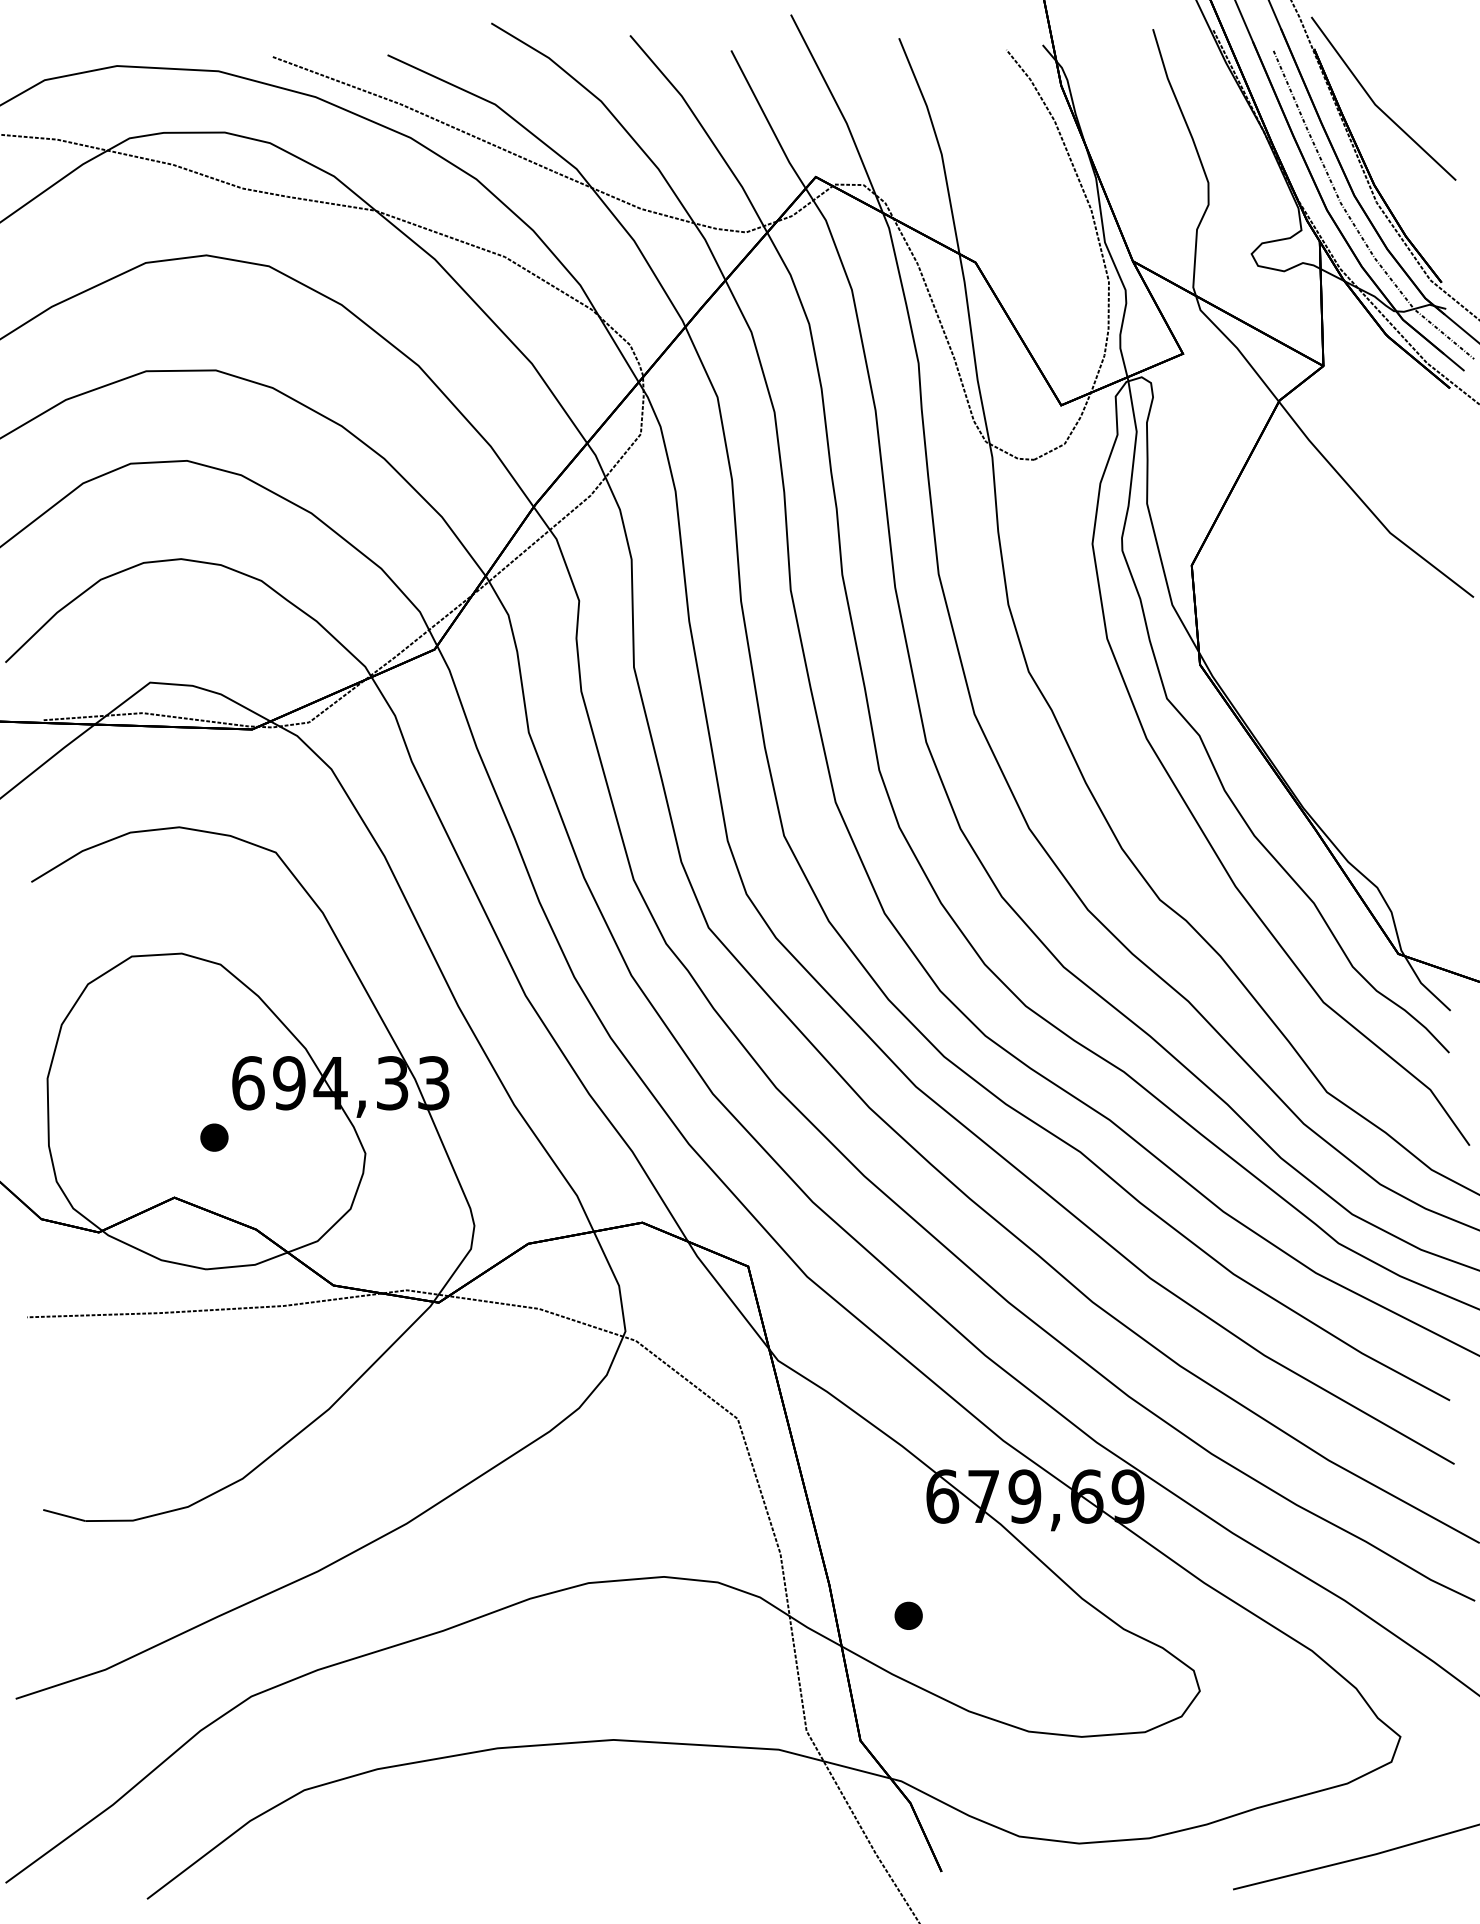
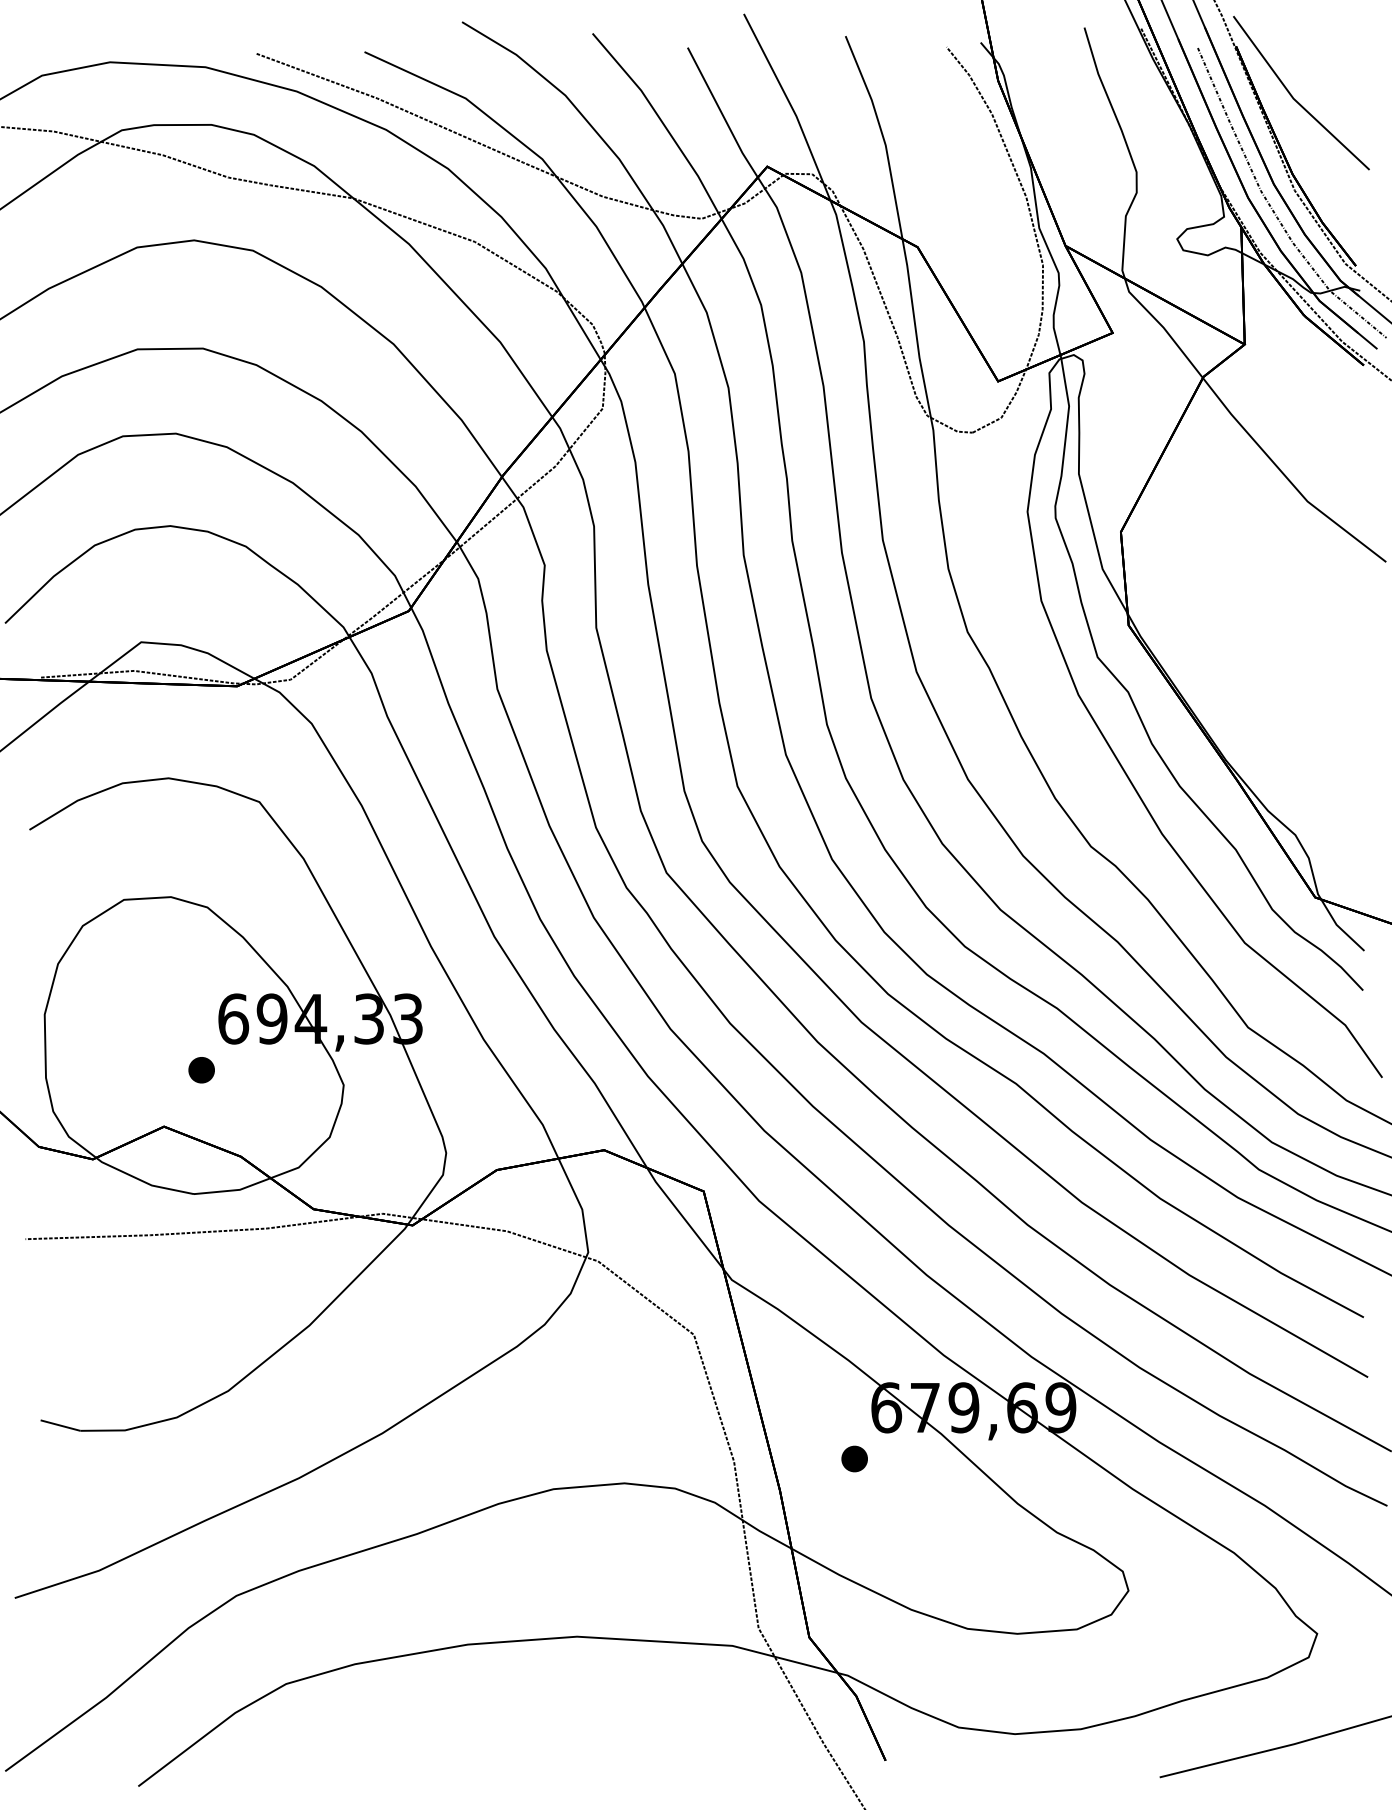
part: (908, 1615) -> (854, 1458), moved

